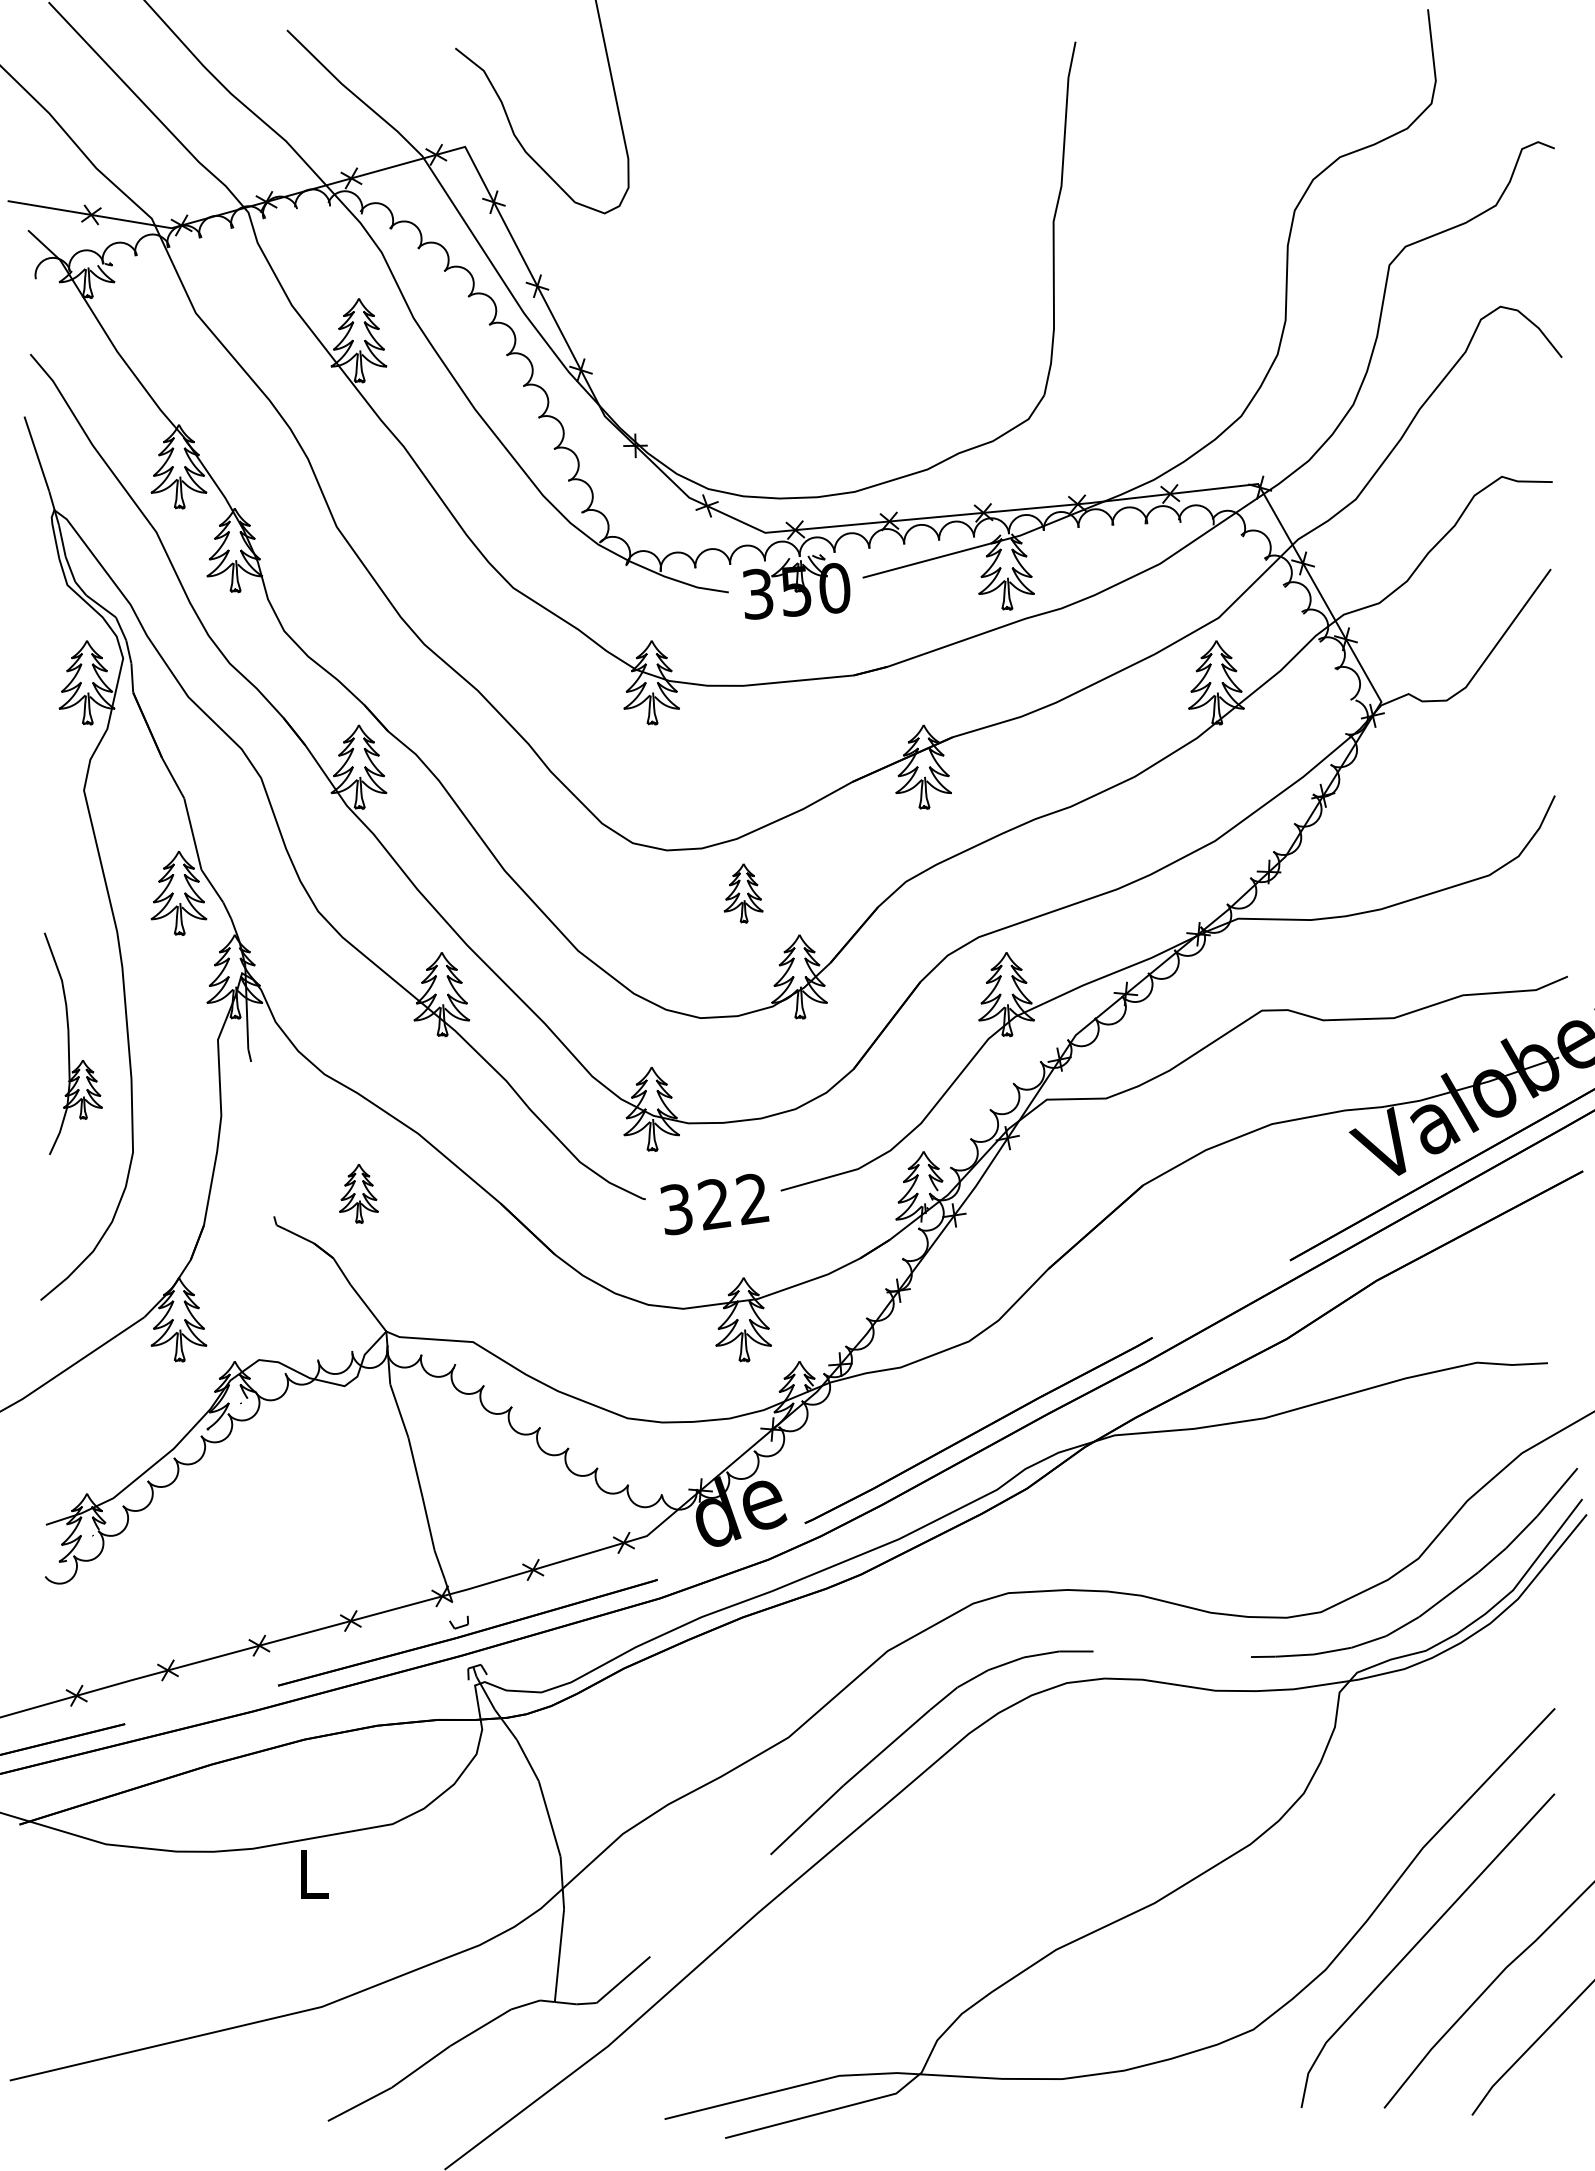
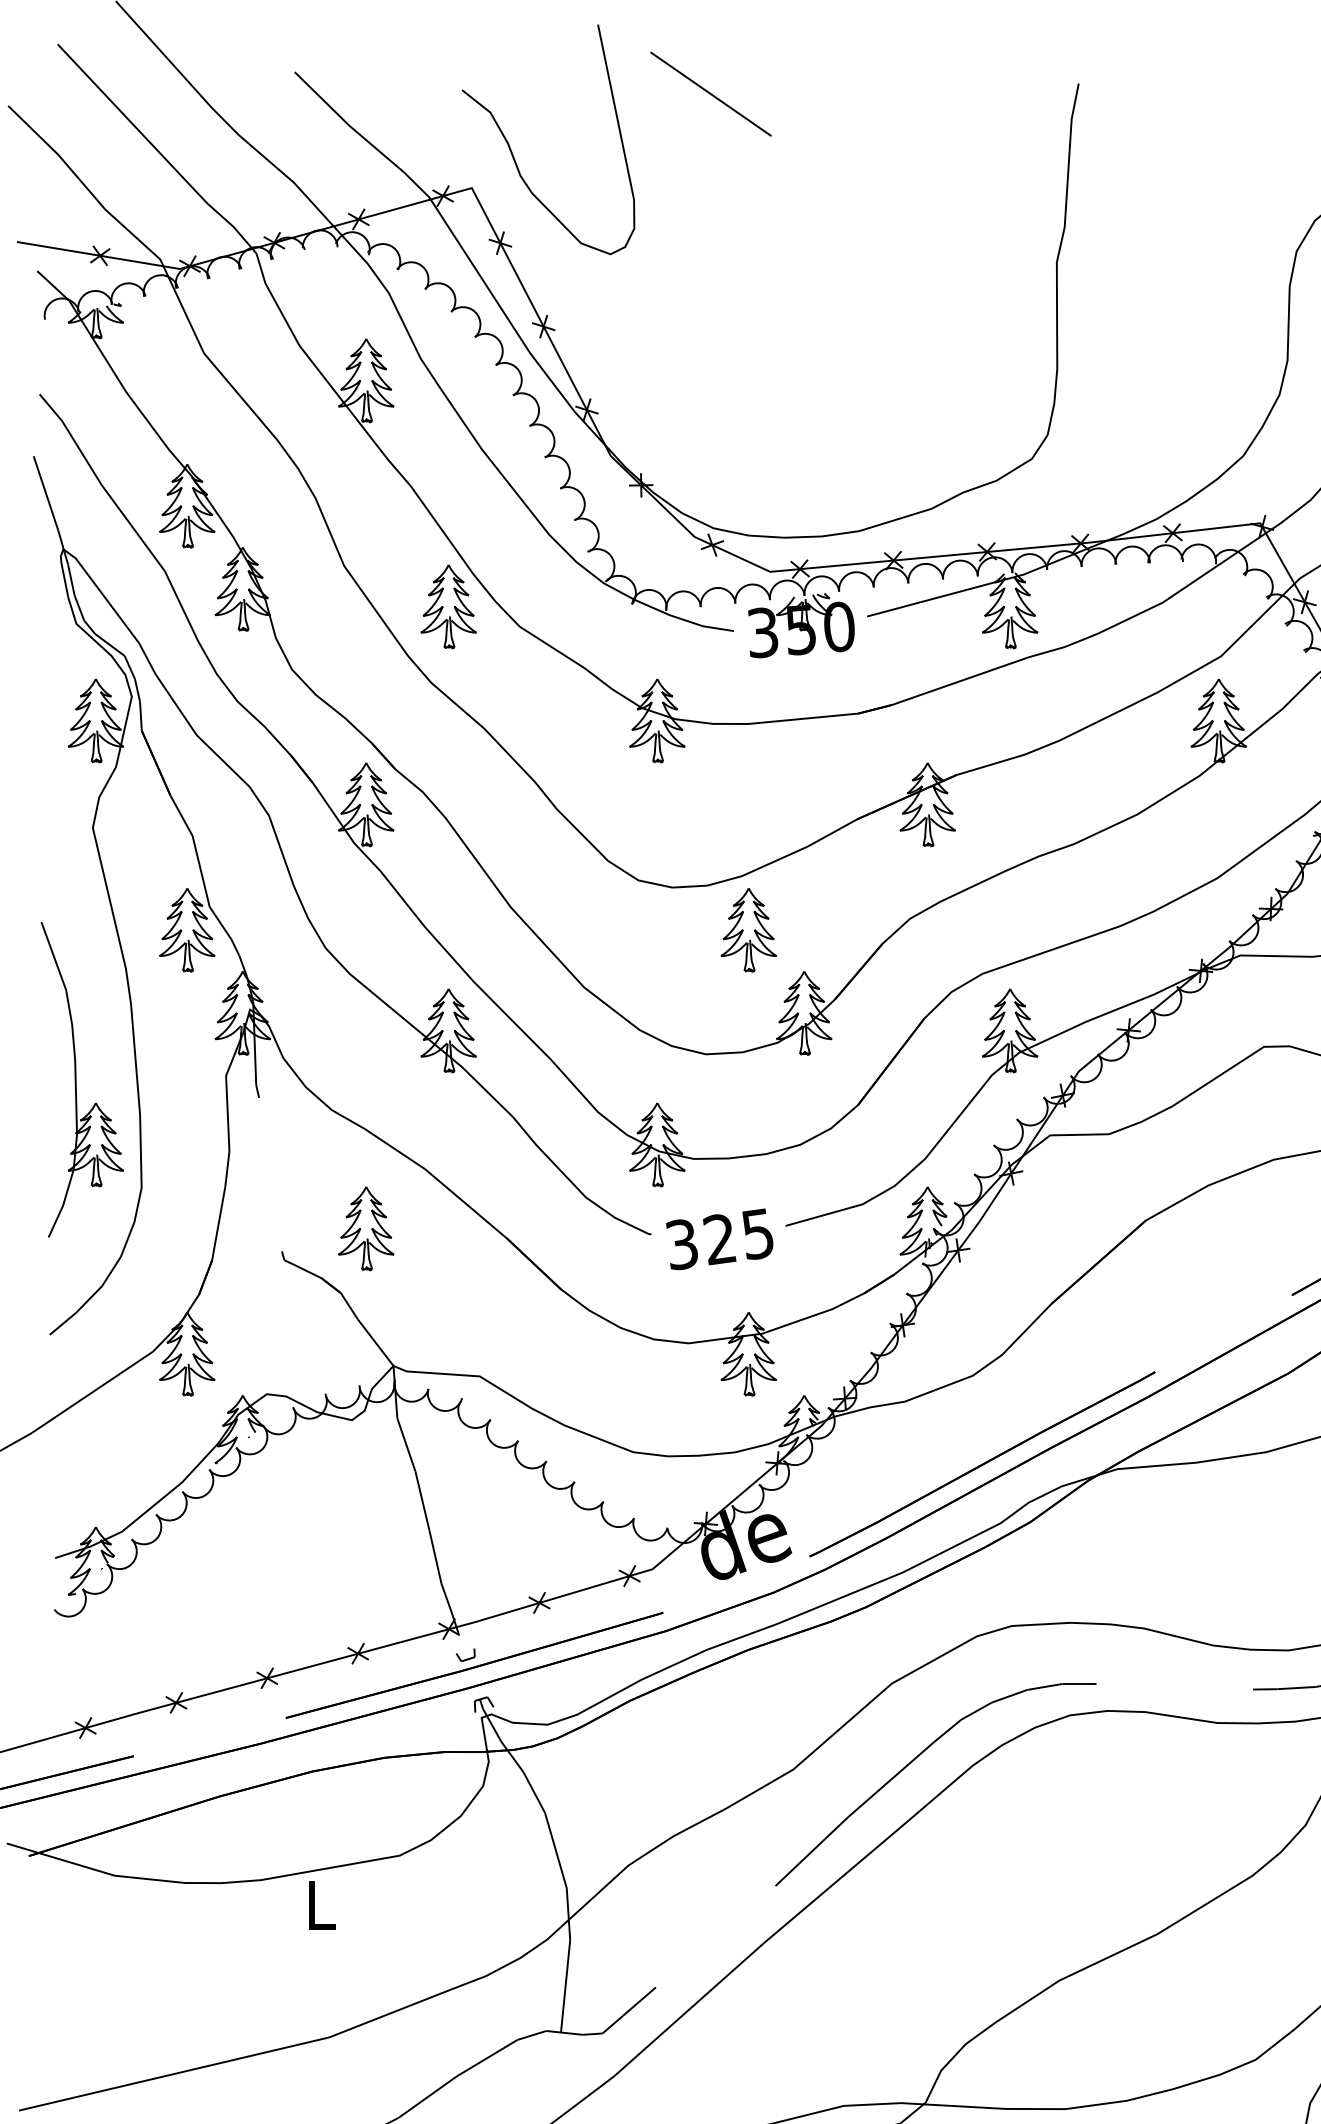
line: (705, 52) -> (710, 94), added
part: (441, 567) -> (448, 606), added
part: (743, 893) -> (748, 930), size x1.43
part: (73, 1043) -> (82, 1079), size x1.43
part: (358, 1193) -> (365, 1228), size x1.43
text: (752, 1199) -> (757, 1234), 322 -> 325

